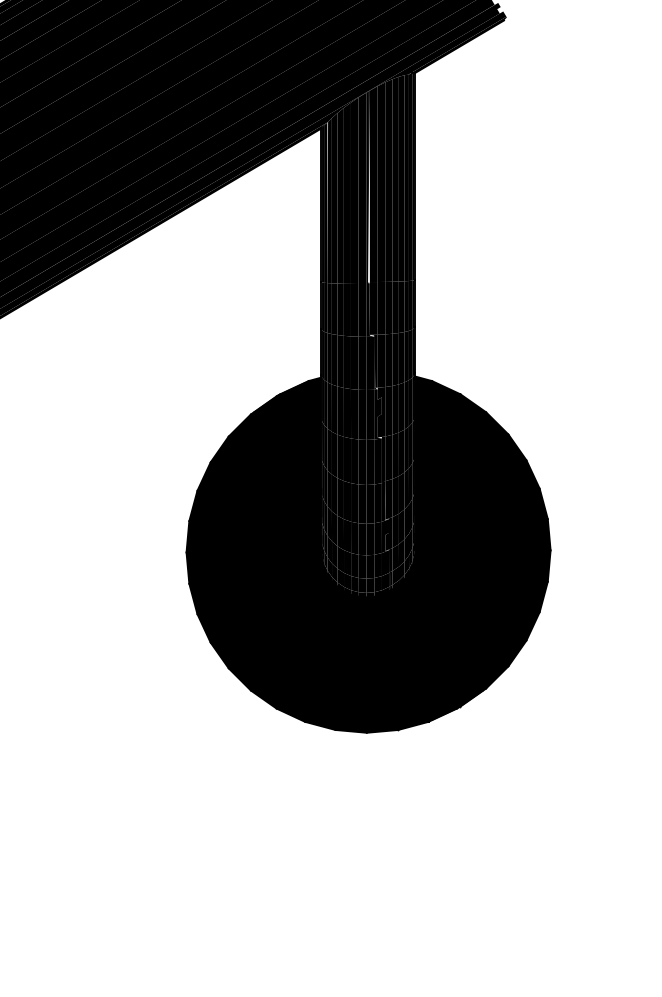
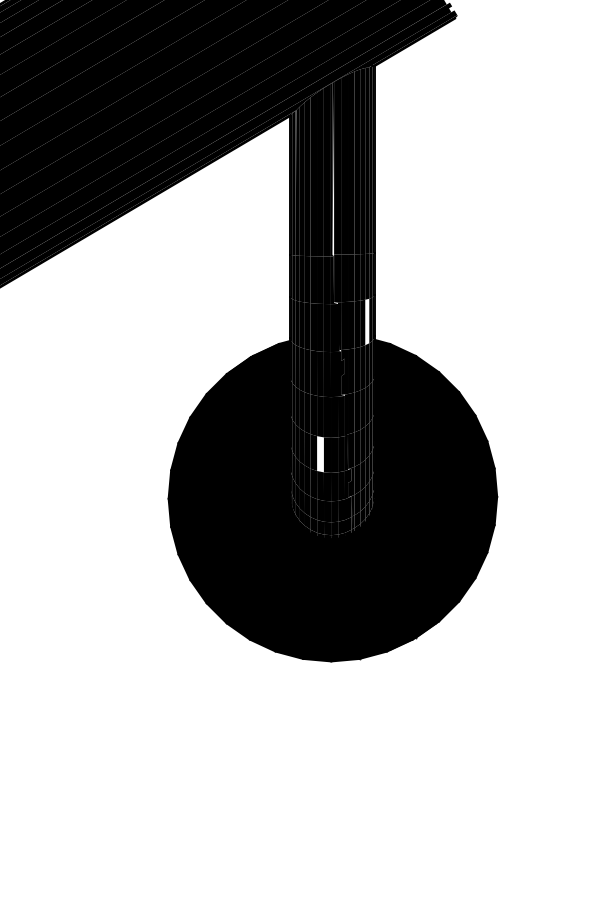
fill: (406, 356) -> (367, 321), removed
fill: (354, 503) -> (320, 454), removed

